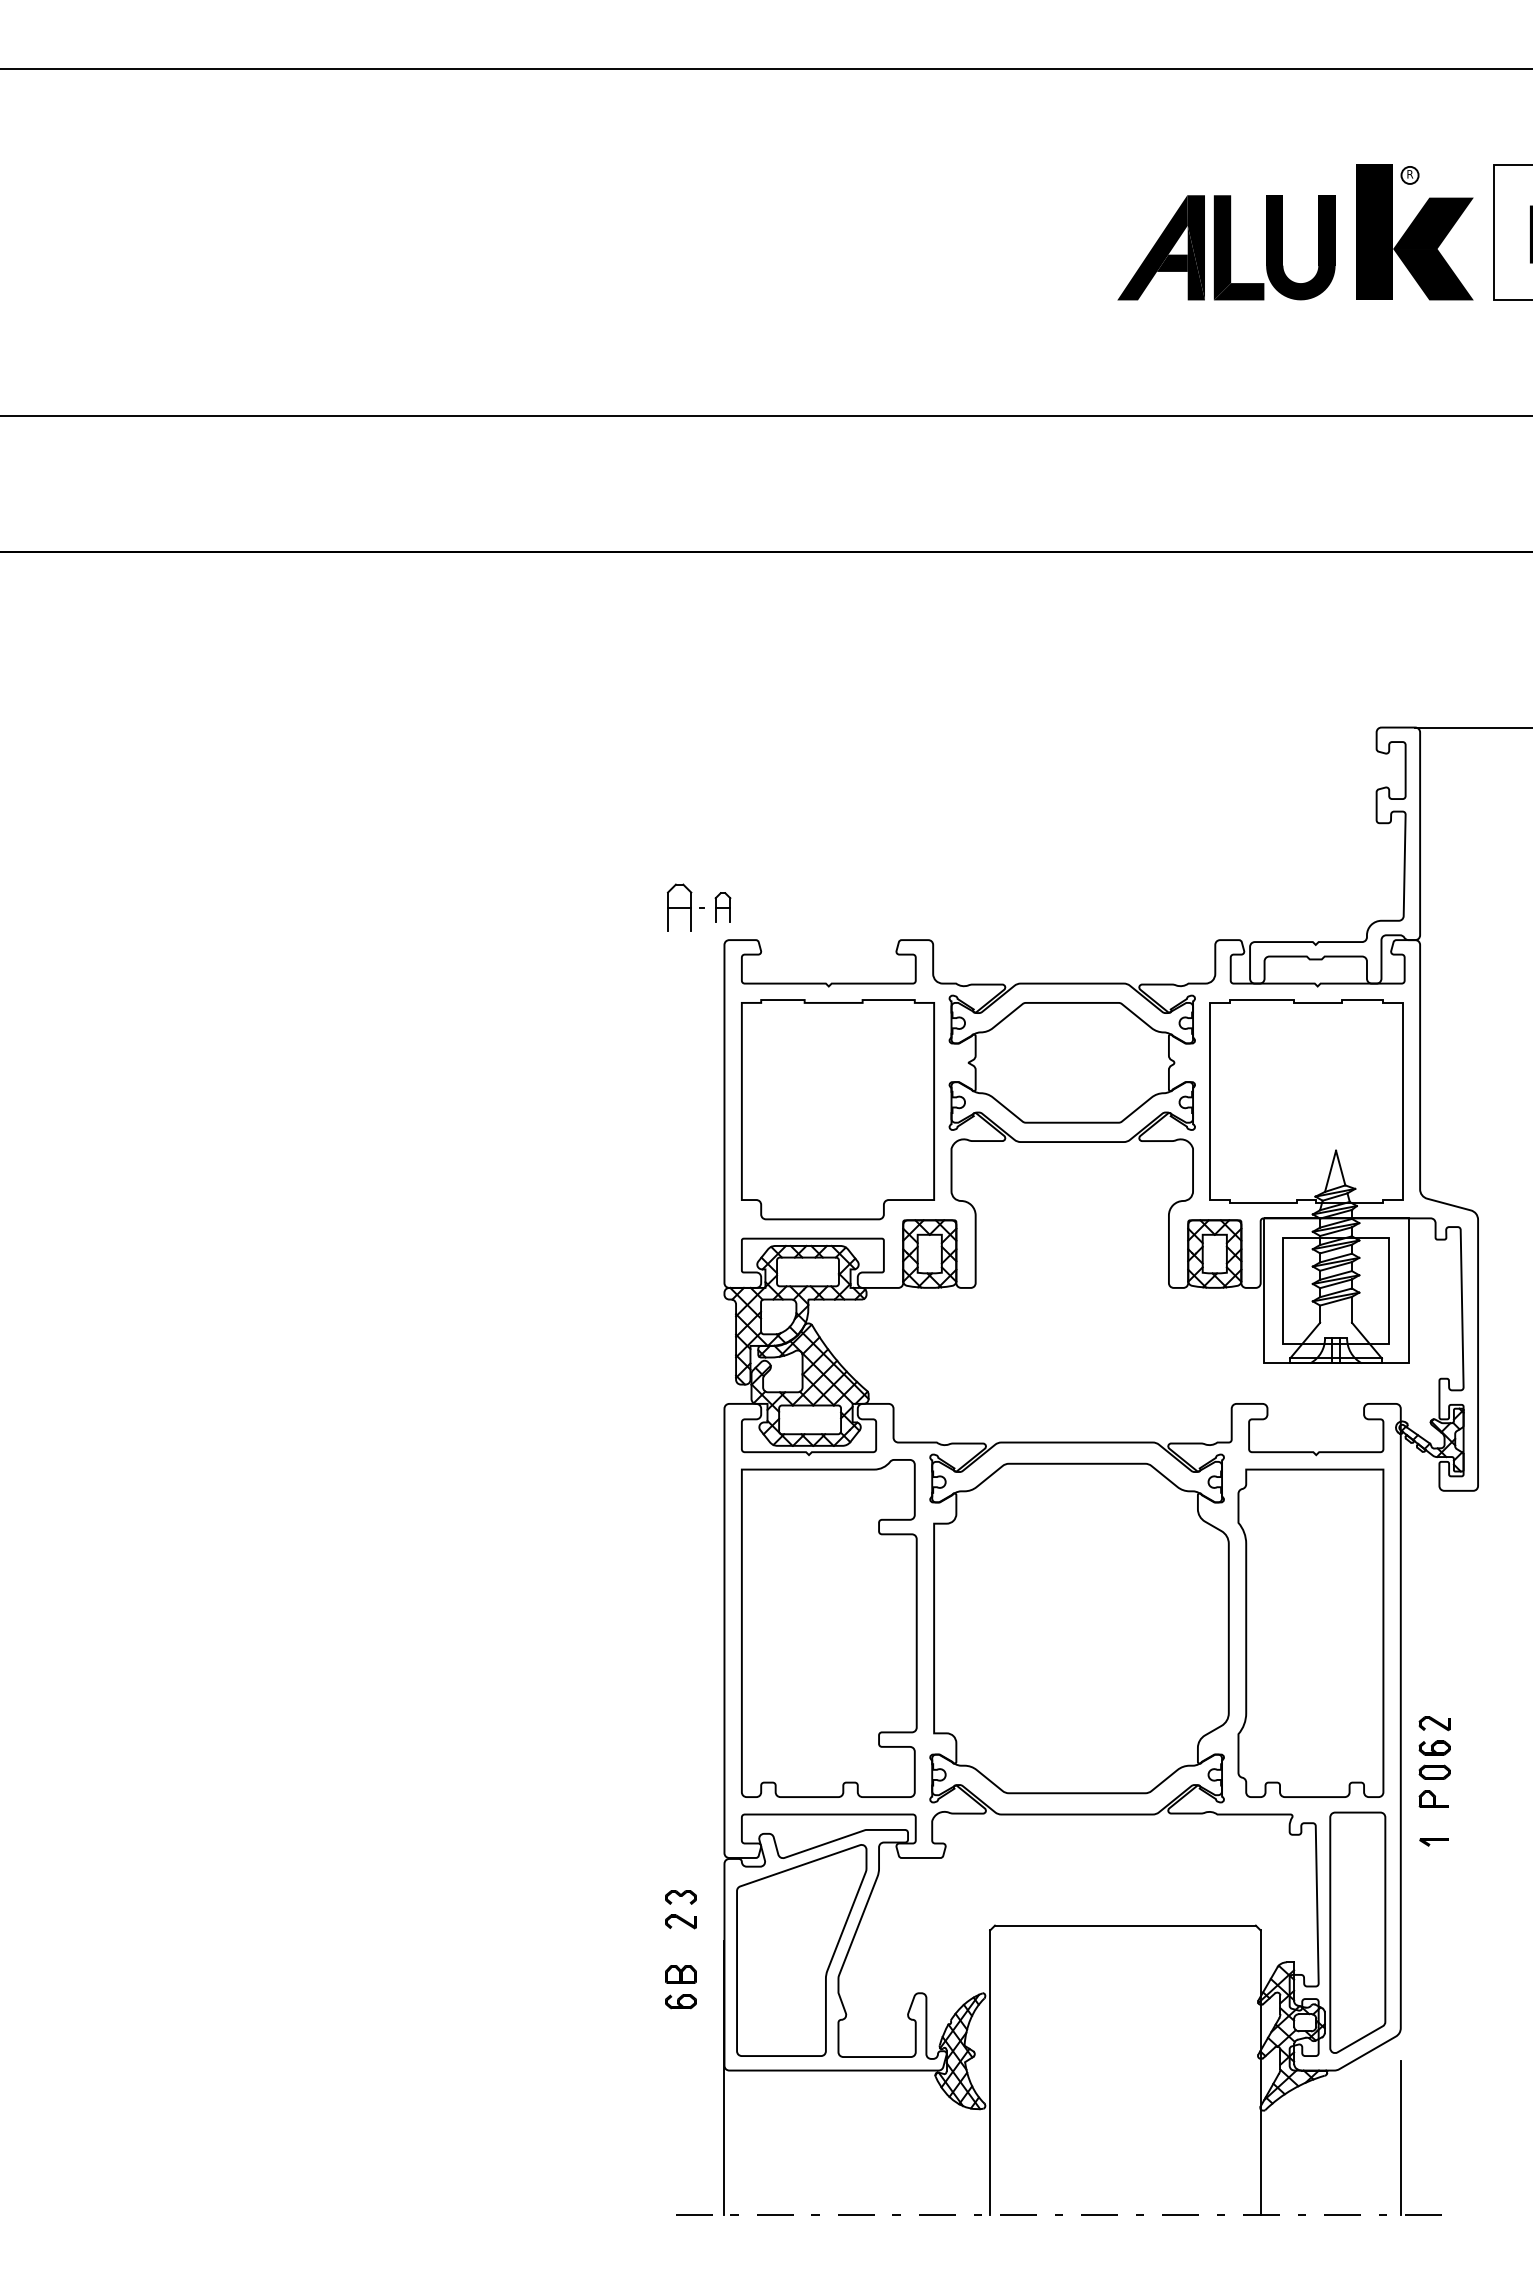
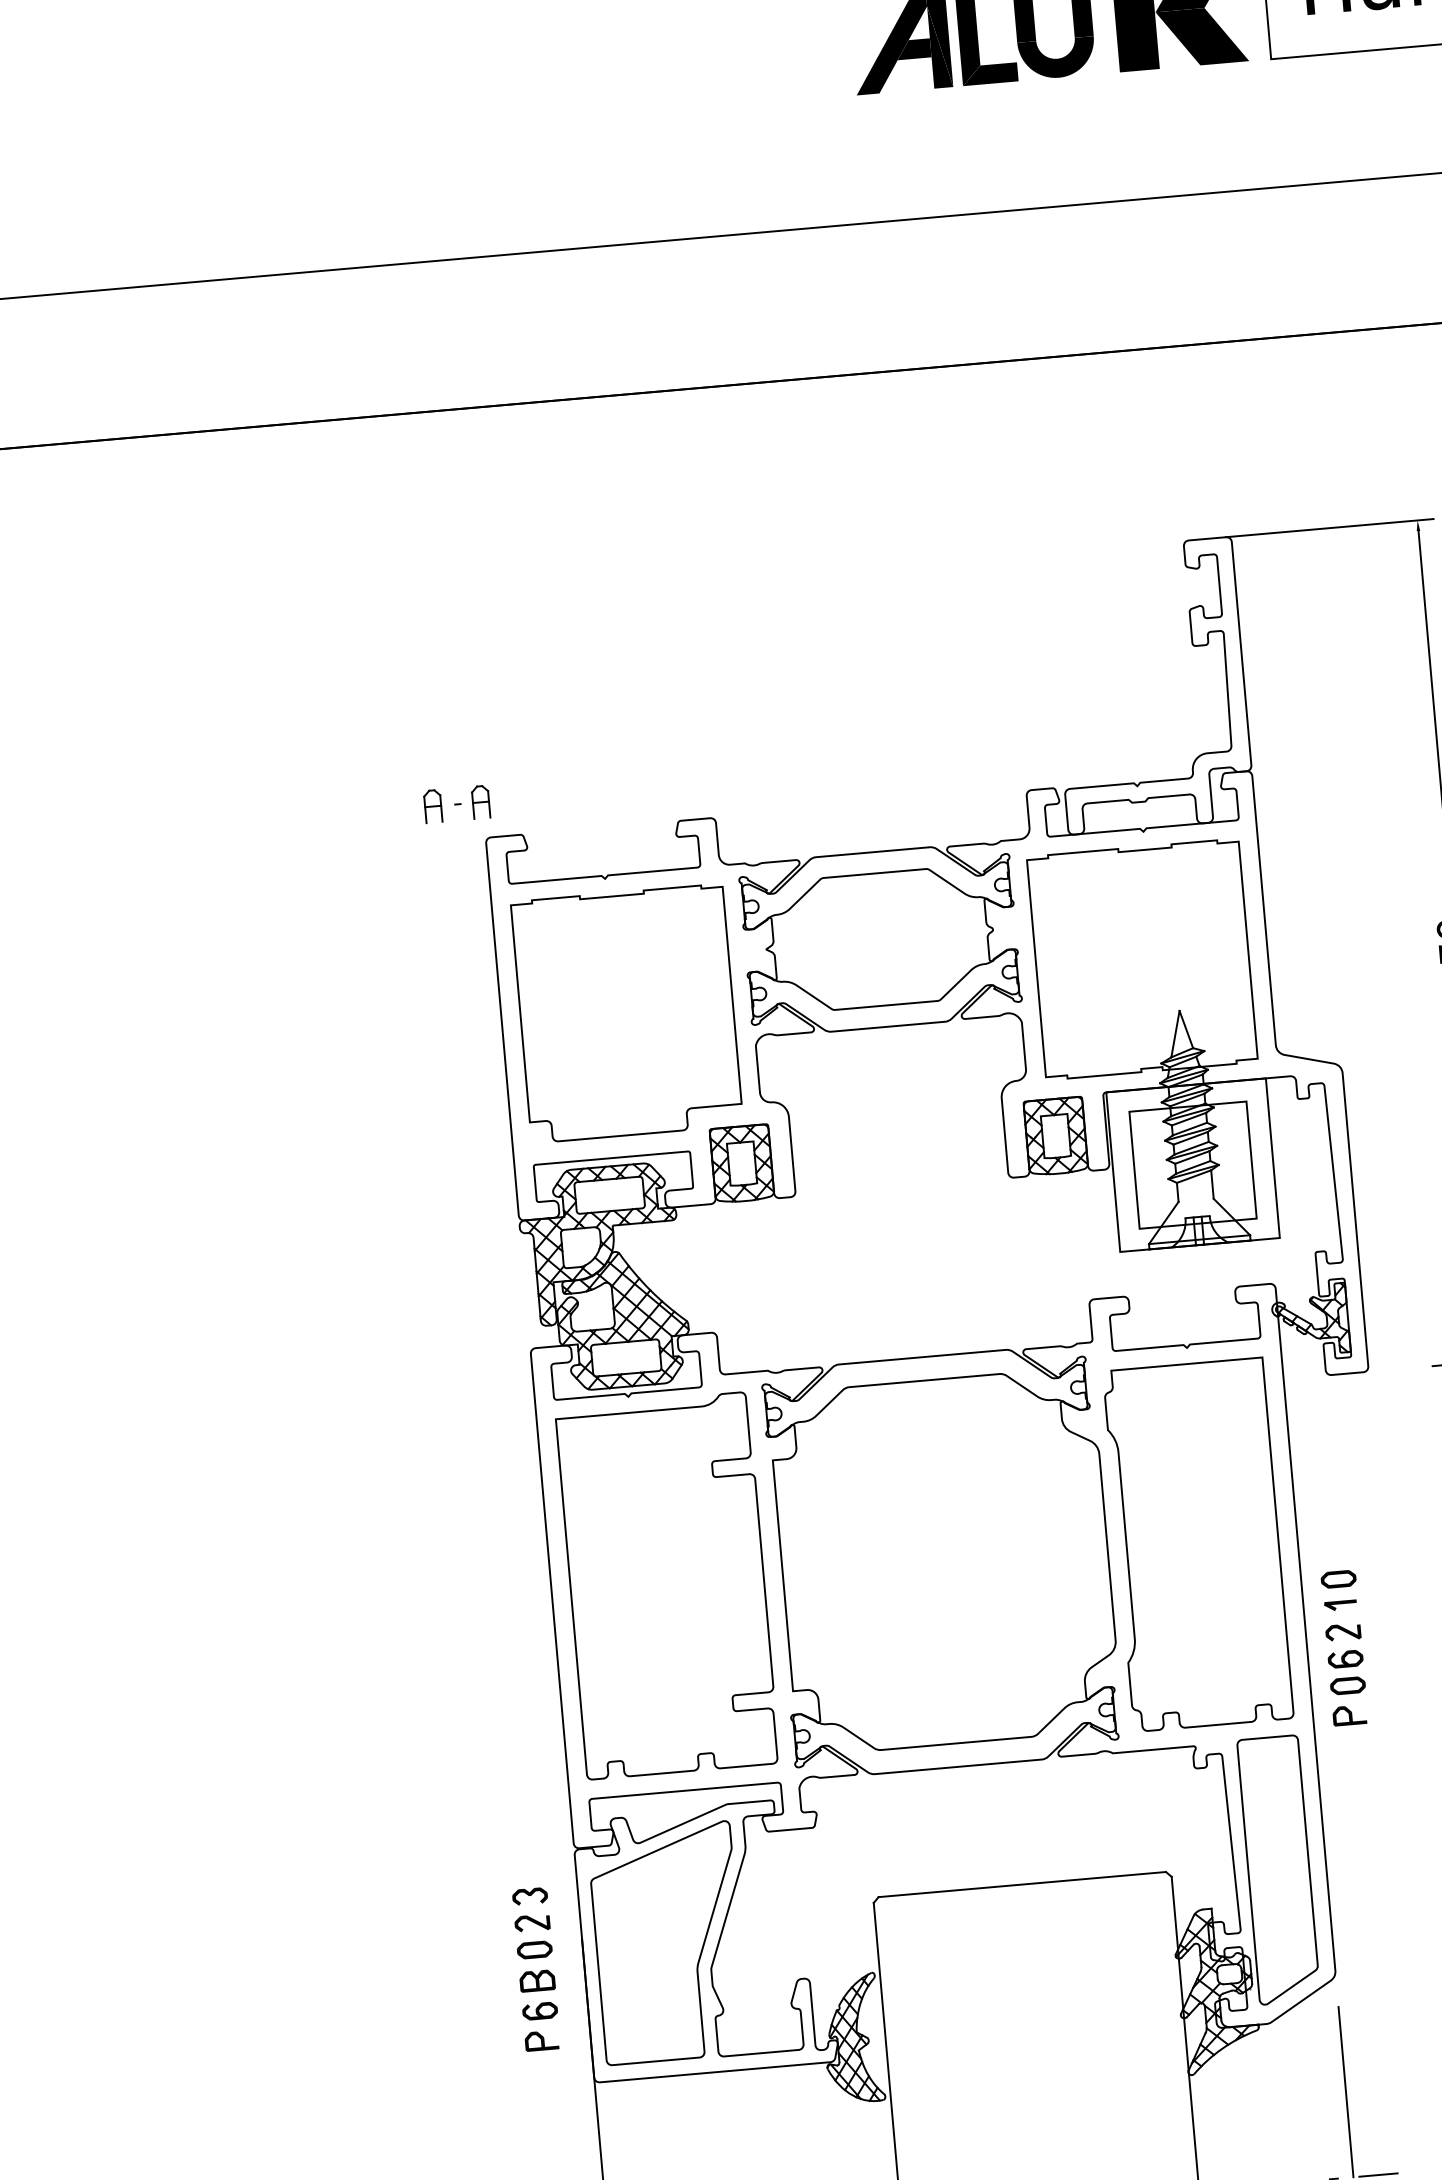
part: (679, 907) -> (433, 806), size x0.62
part: (1434, 1675) -> (1338, 1579), added
part: (1433, 1842) -> (1339, 1605), moved
part: (680, 1945) -> (534, 1949), added
part: (679, 2028) -> (541, 2040), added

